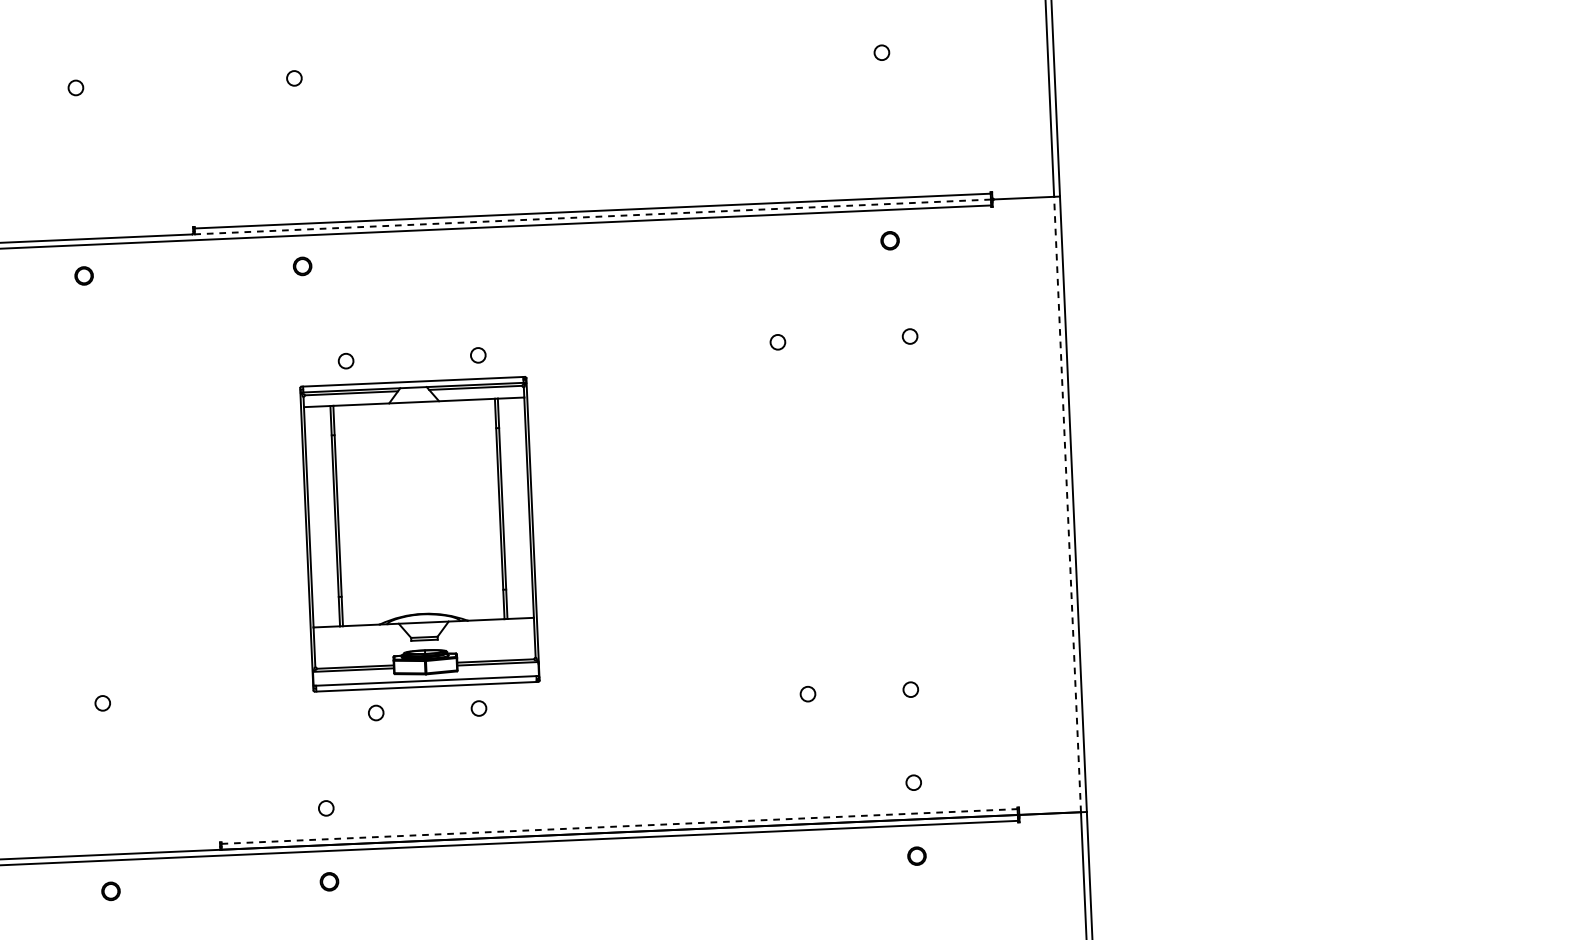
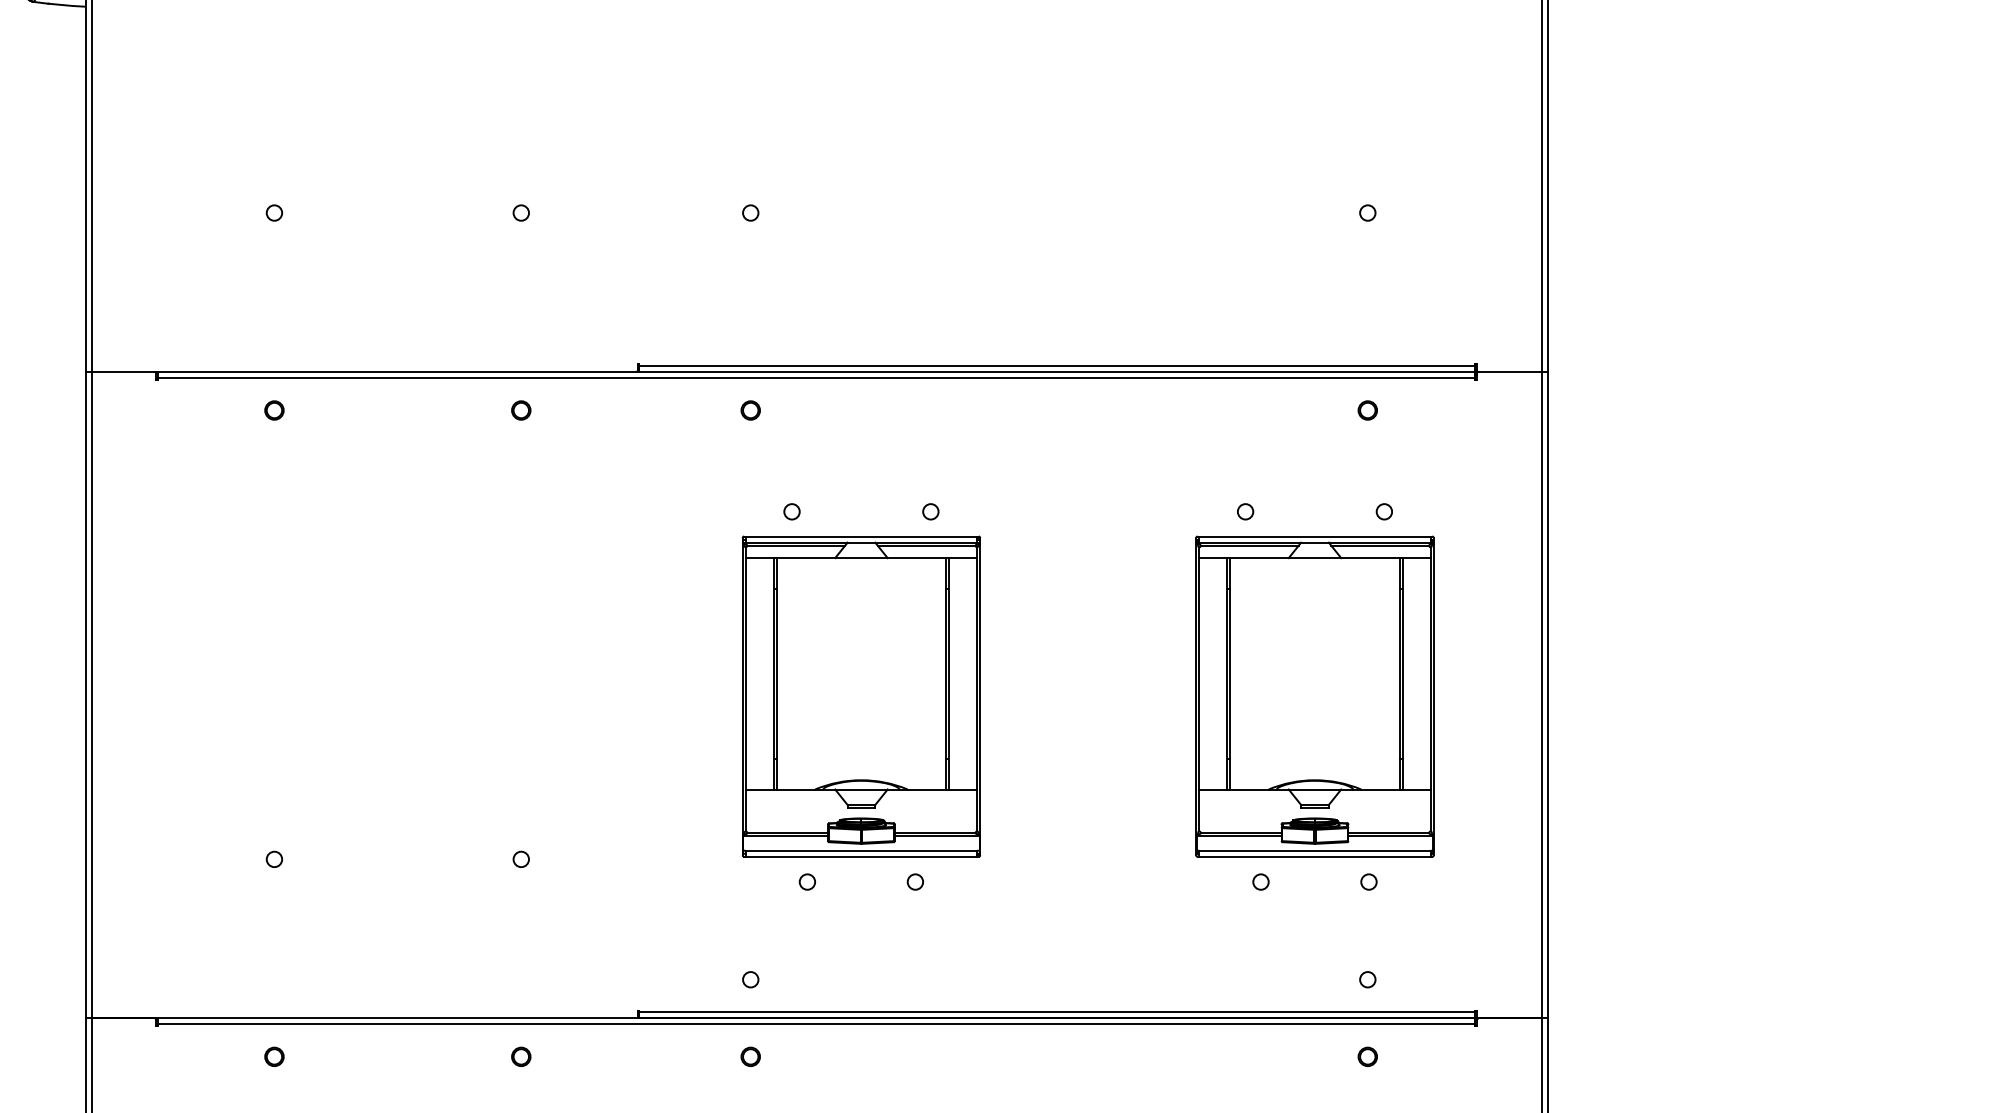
line: (591, 216) -> (1055, 371), dashed -> solid
line: (1067, 503) -> (1541, 694), dashed -> solid
part: (851, 515) -> (1314, 696), added
line: (619, 826) -> (1057, 1012), dashed -> solid

